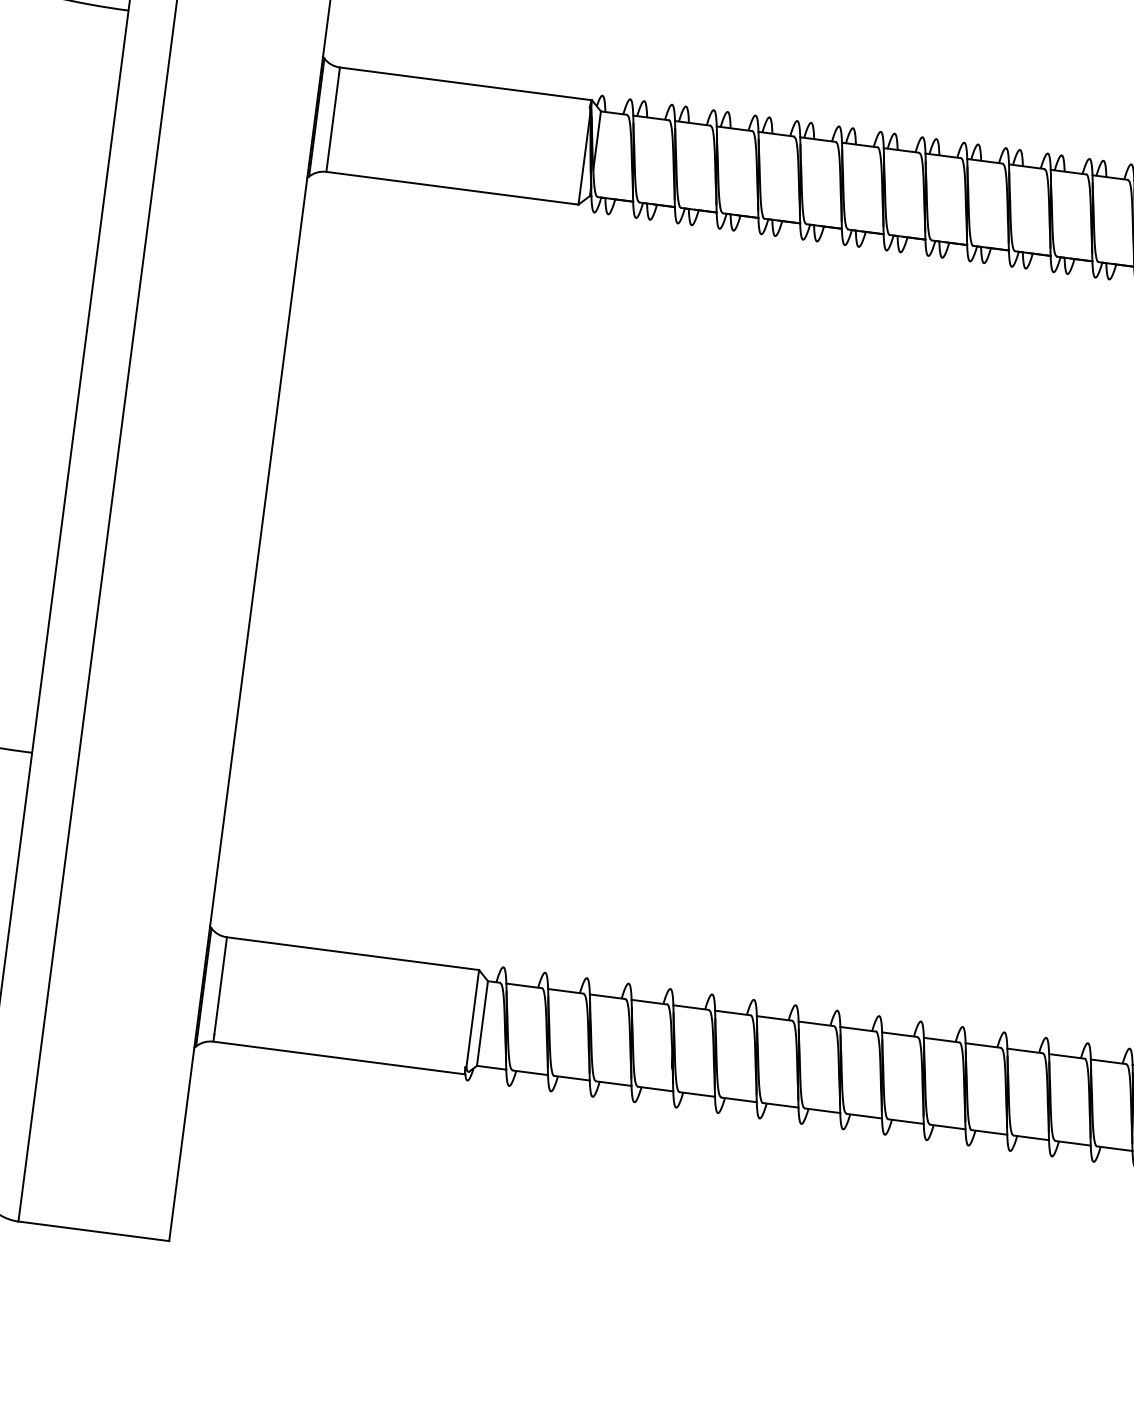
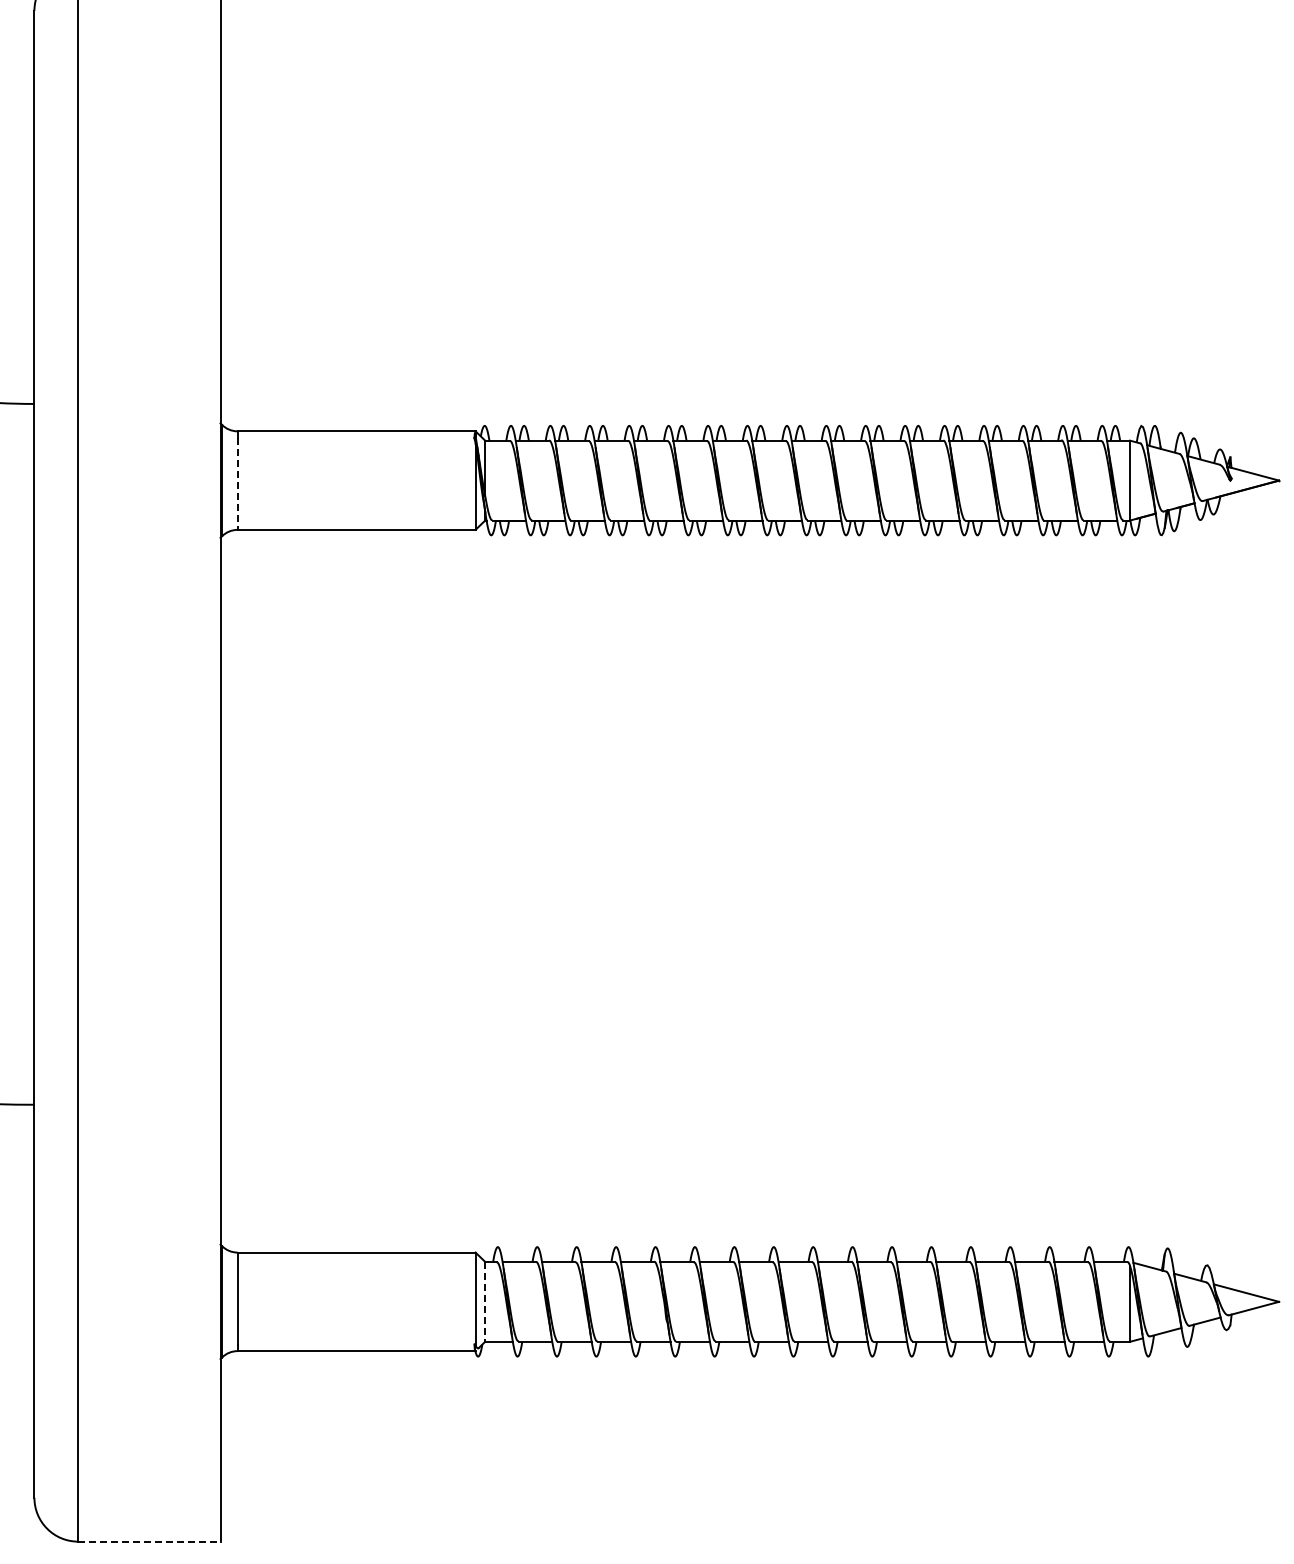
line: (332, 122) -> (237, 483), solid -> dashed
line: (482, 1023) -> (485, 1301), solid -> dashed
line: (93, 1231) -> (149, 1541), solid -> dashed

